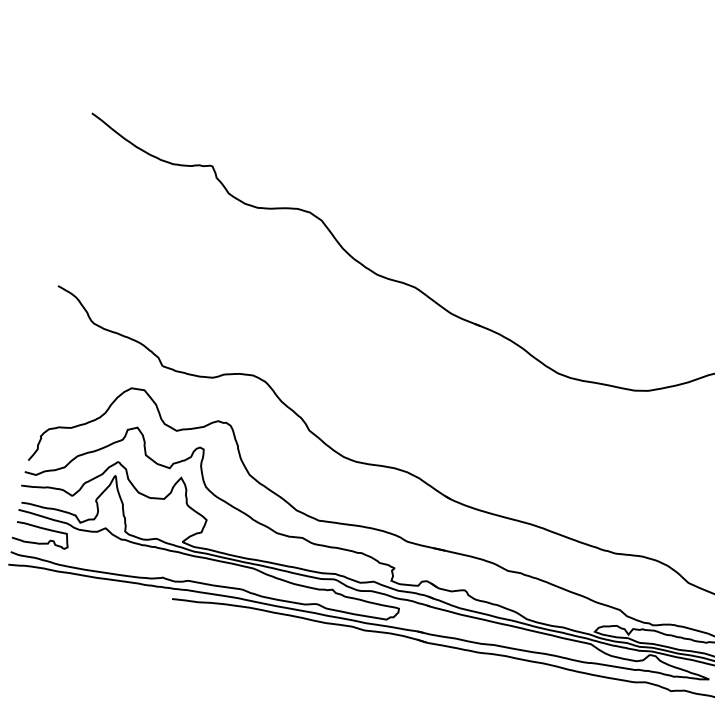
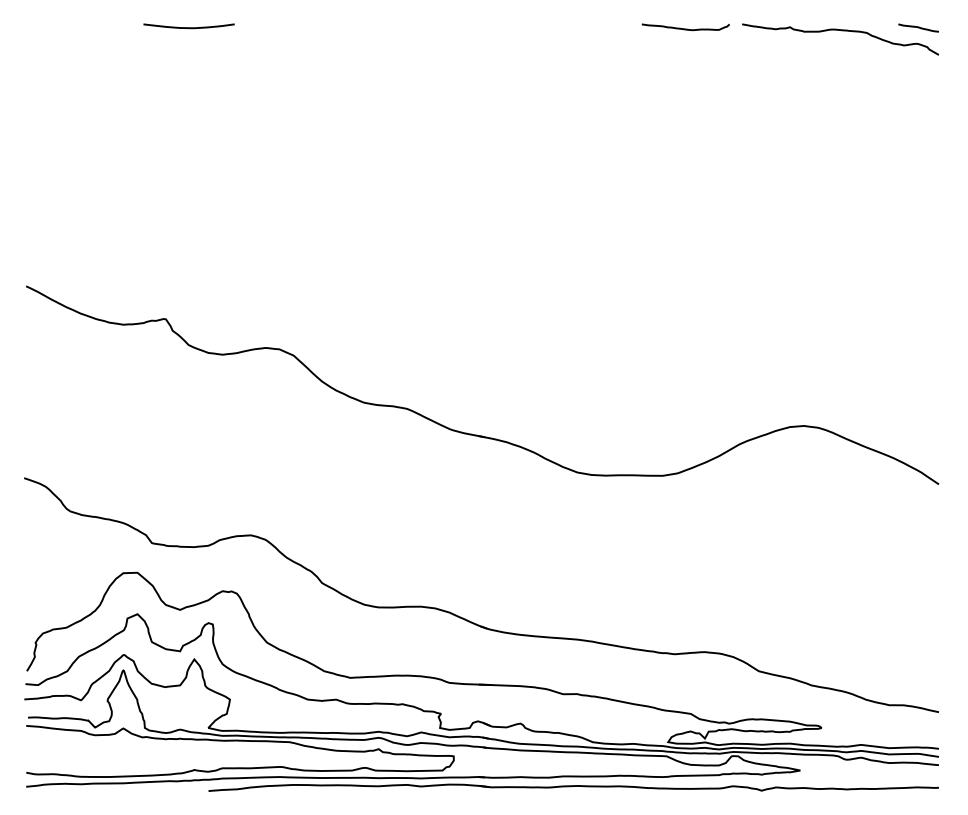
curve: (42, 528) -> (55, 741), removed

